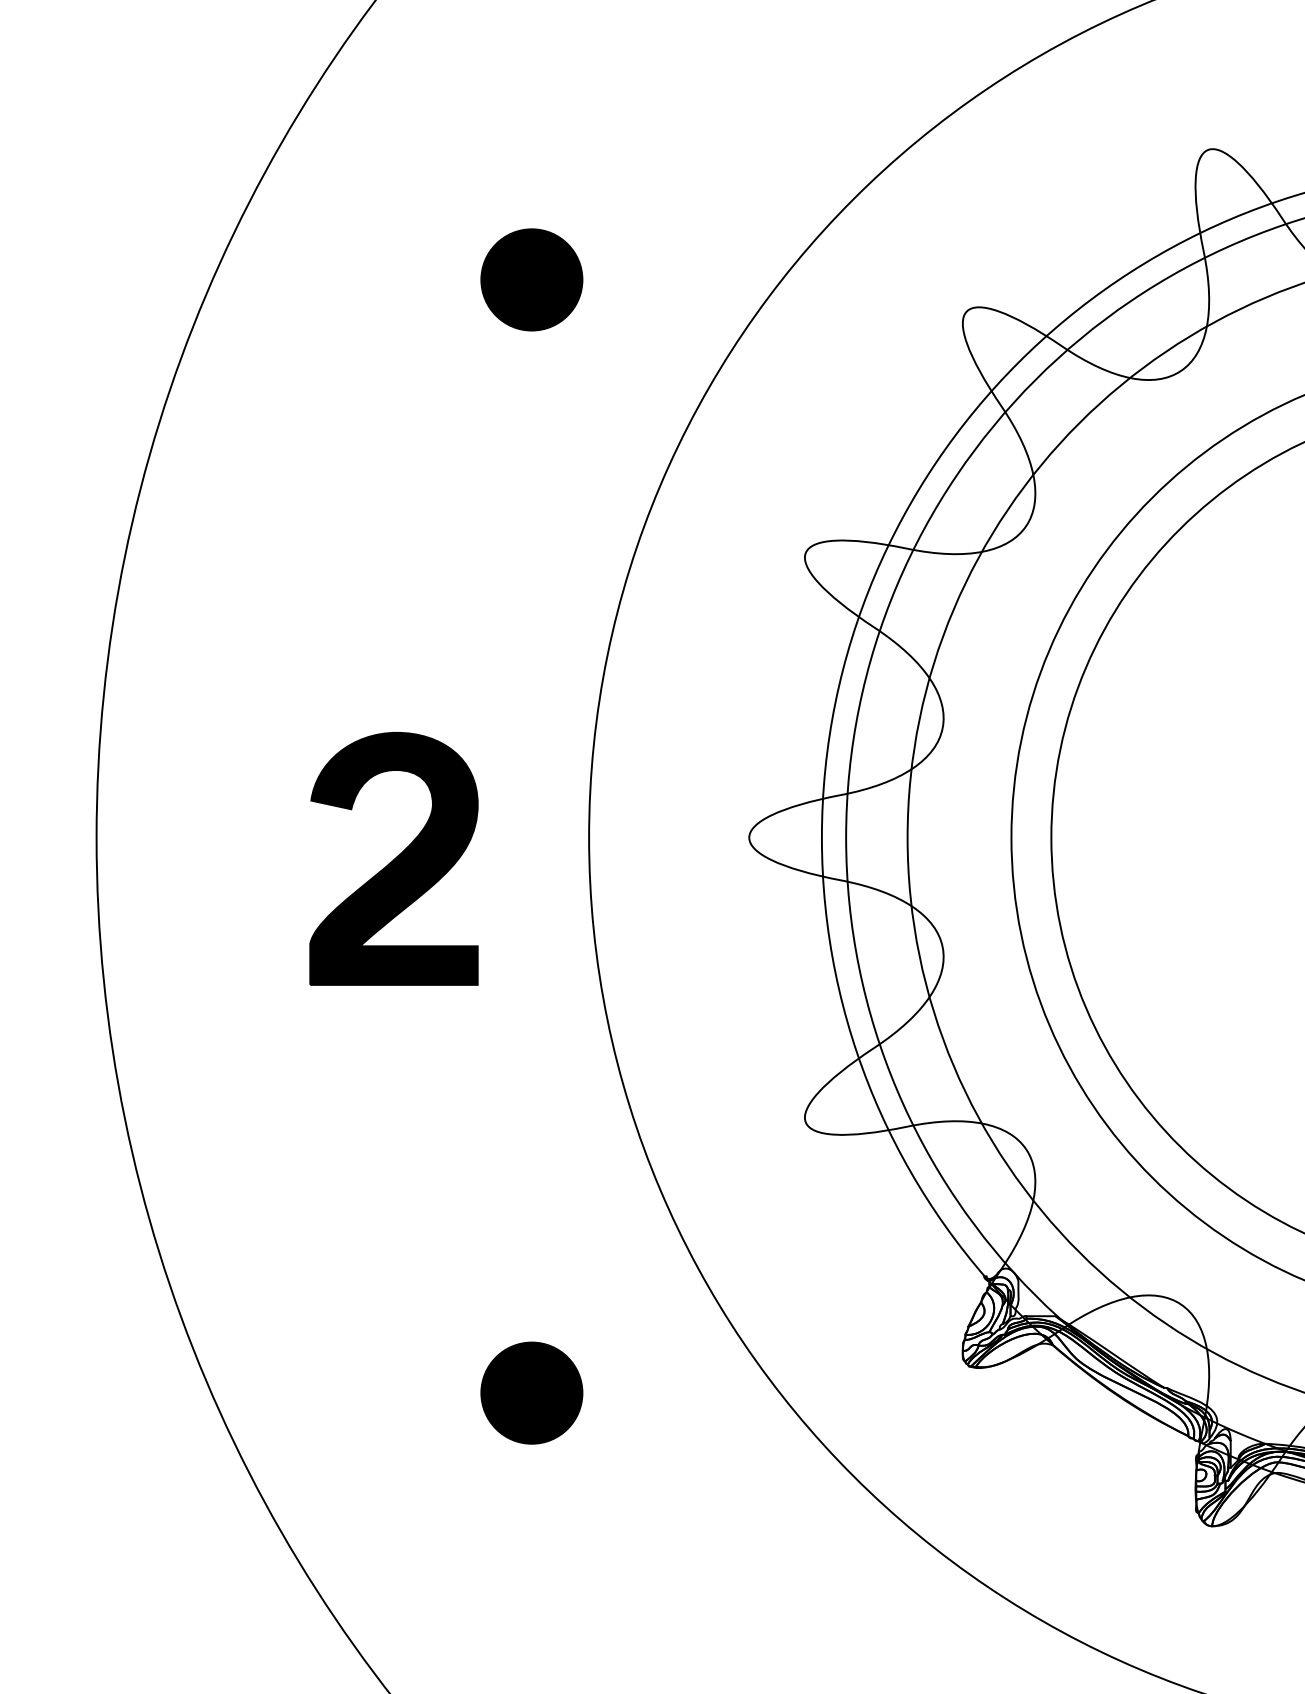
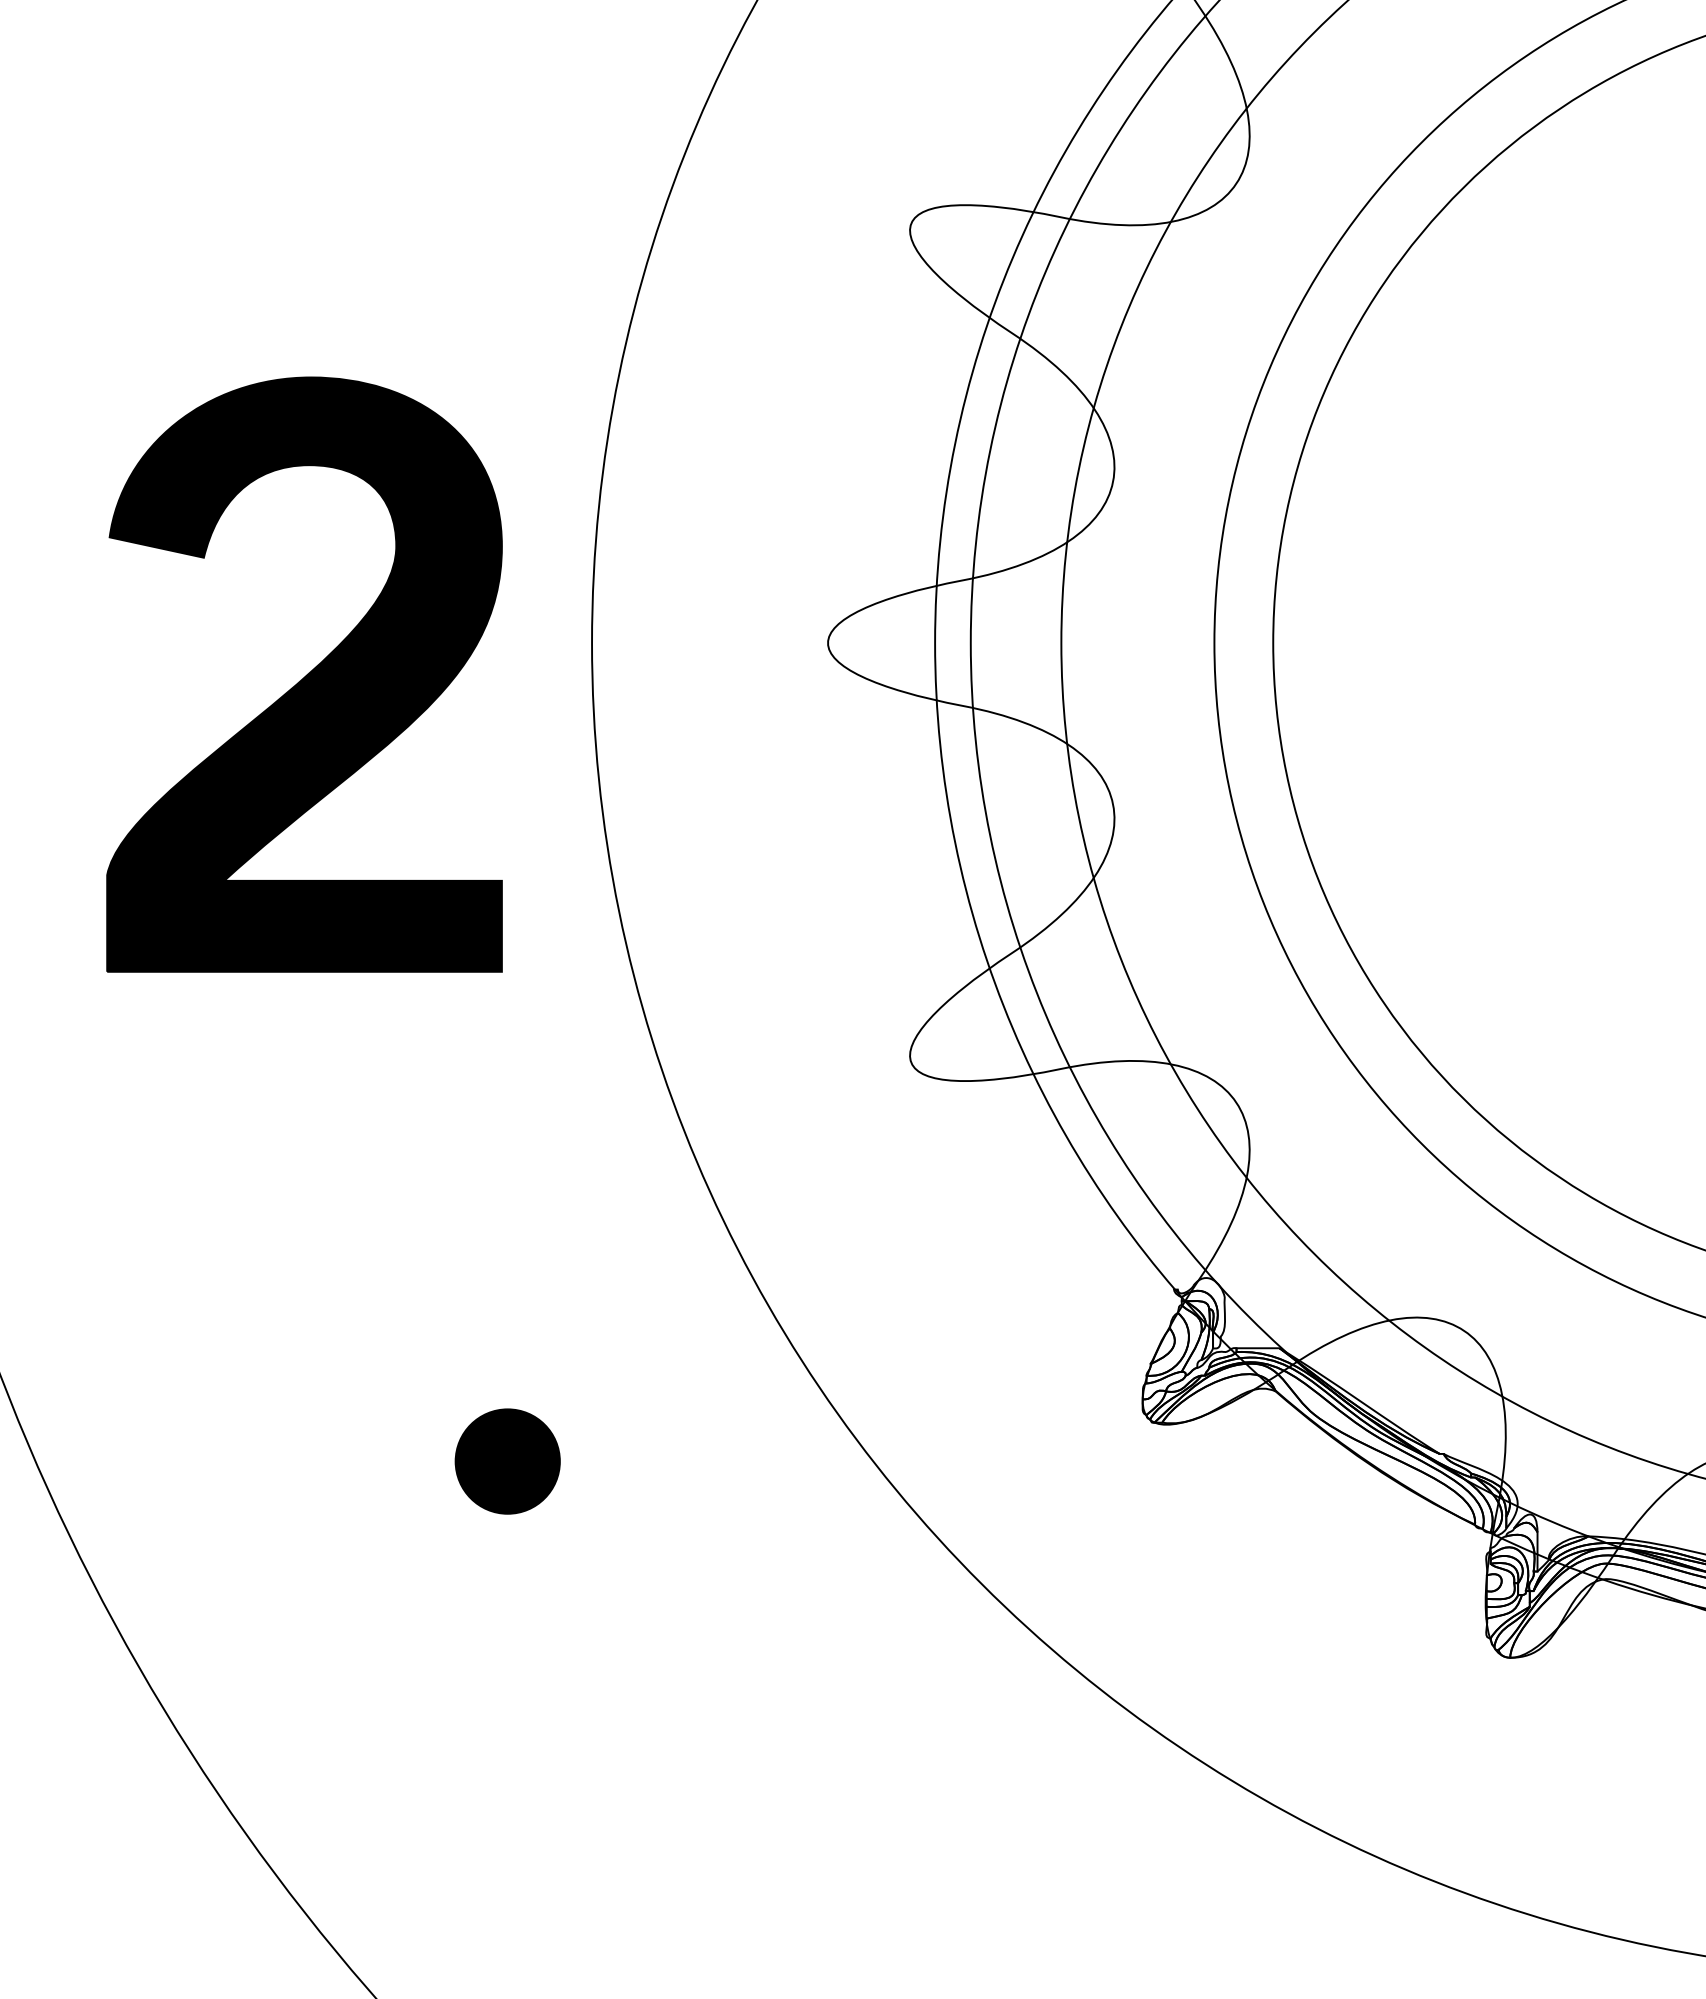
part: (393, 858) -> (303, 673), size x1.6
part: (531, 1392) -> (507, 1460), size x0.7

